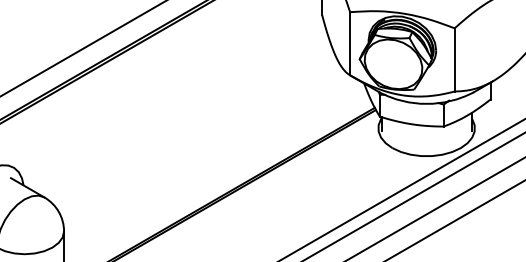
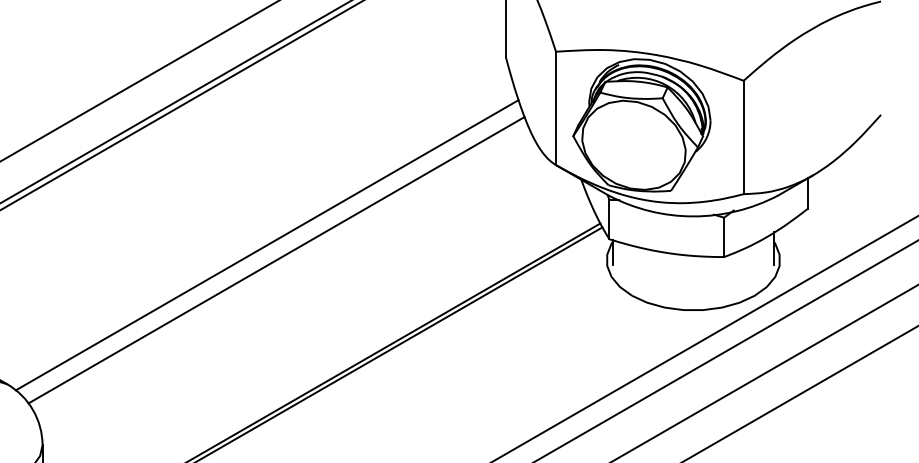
line: (189, 119) -> (267, 244), added
line: (194, 128) -> (276, 260), added

